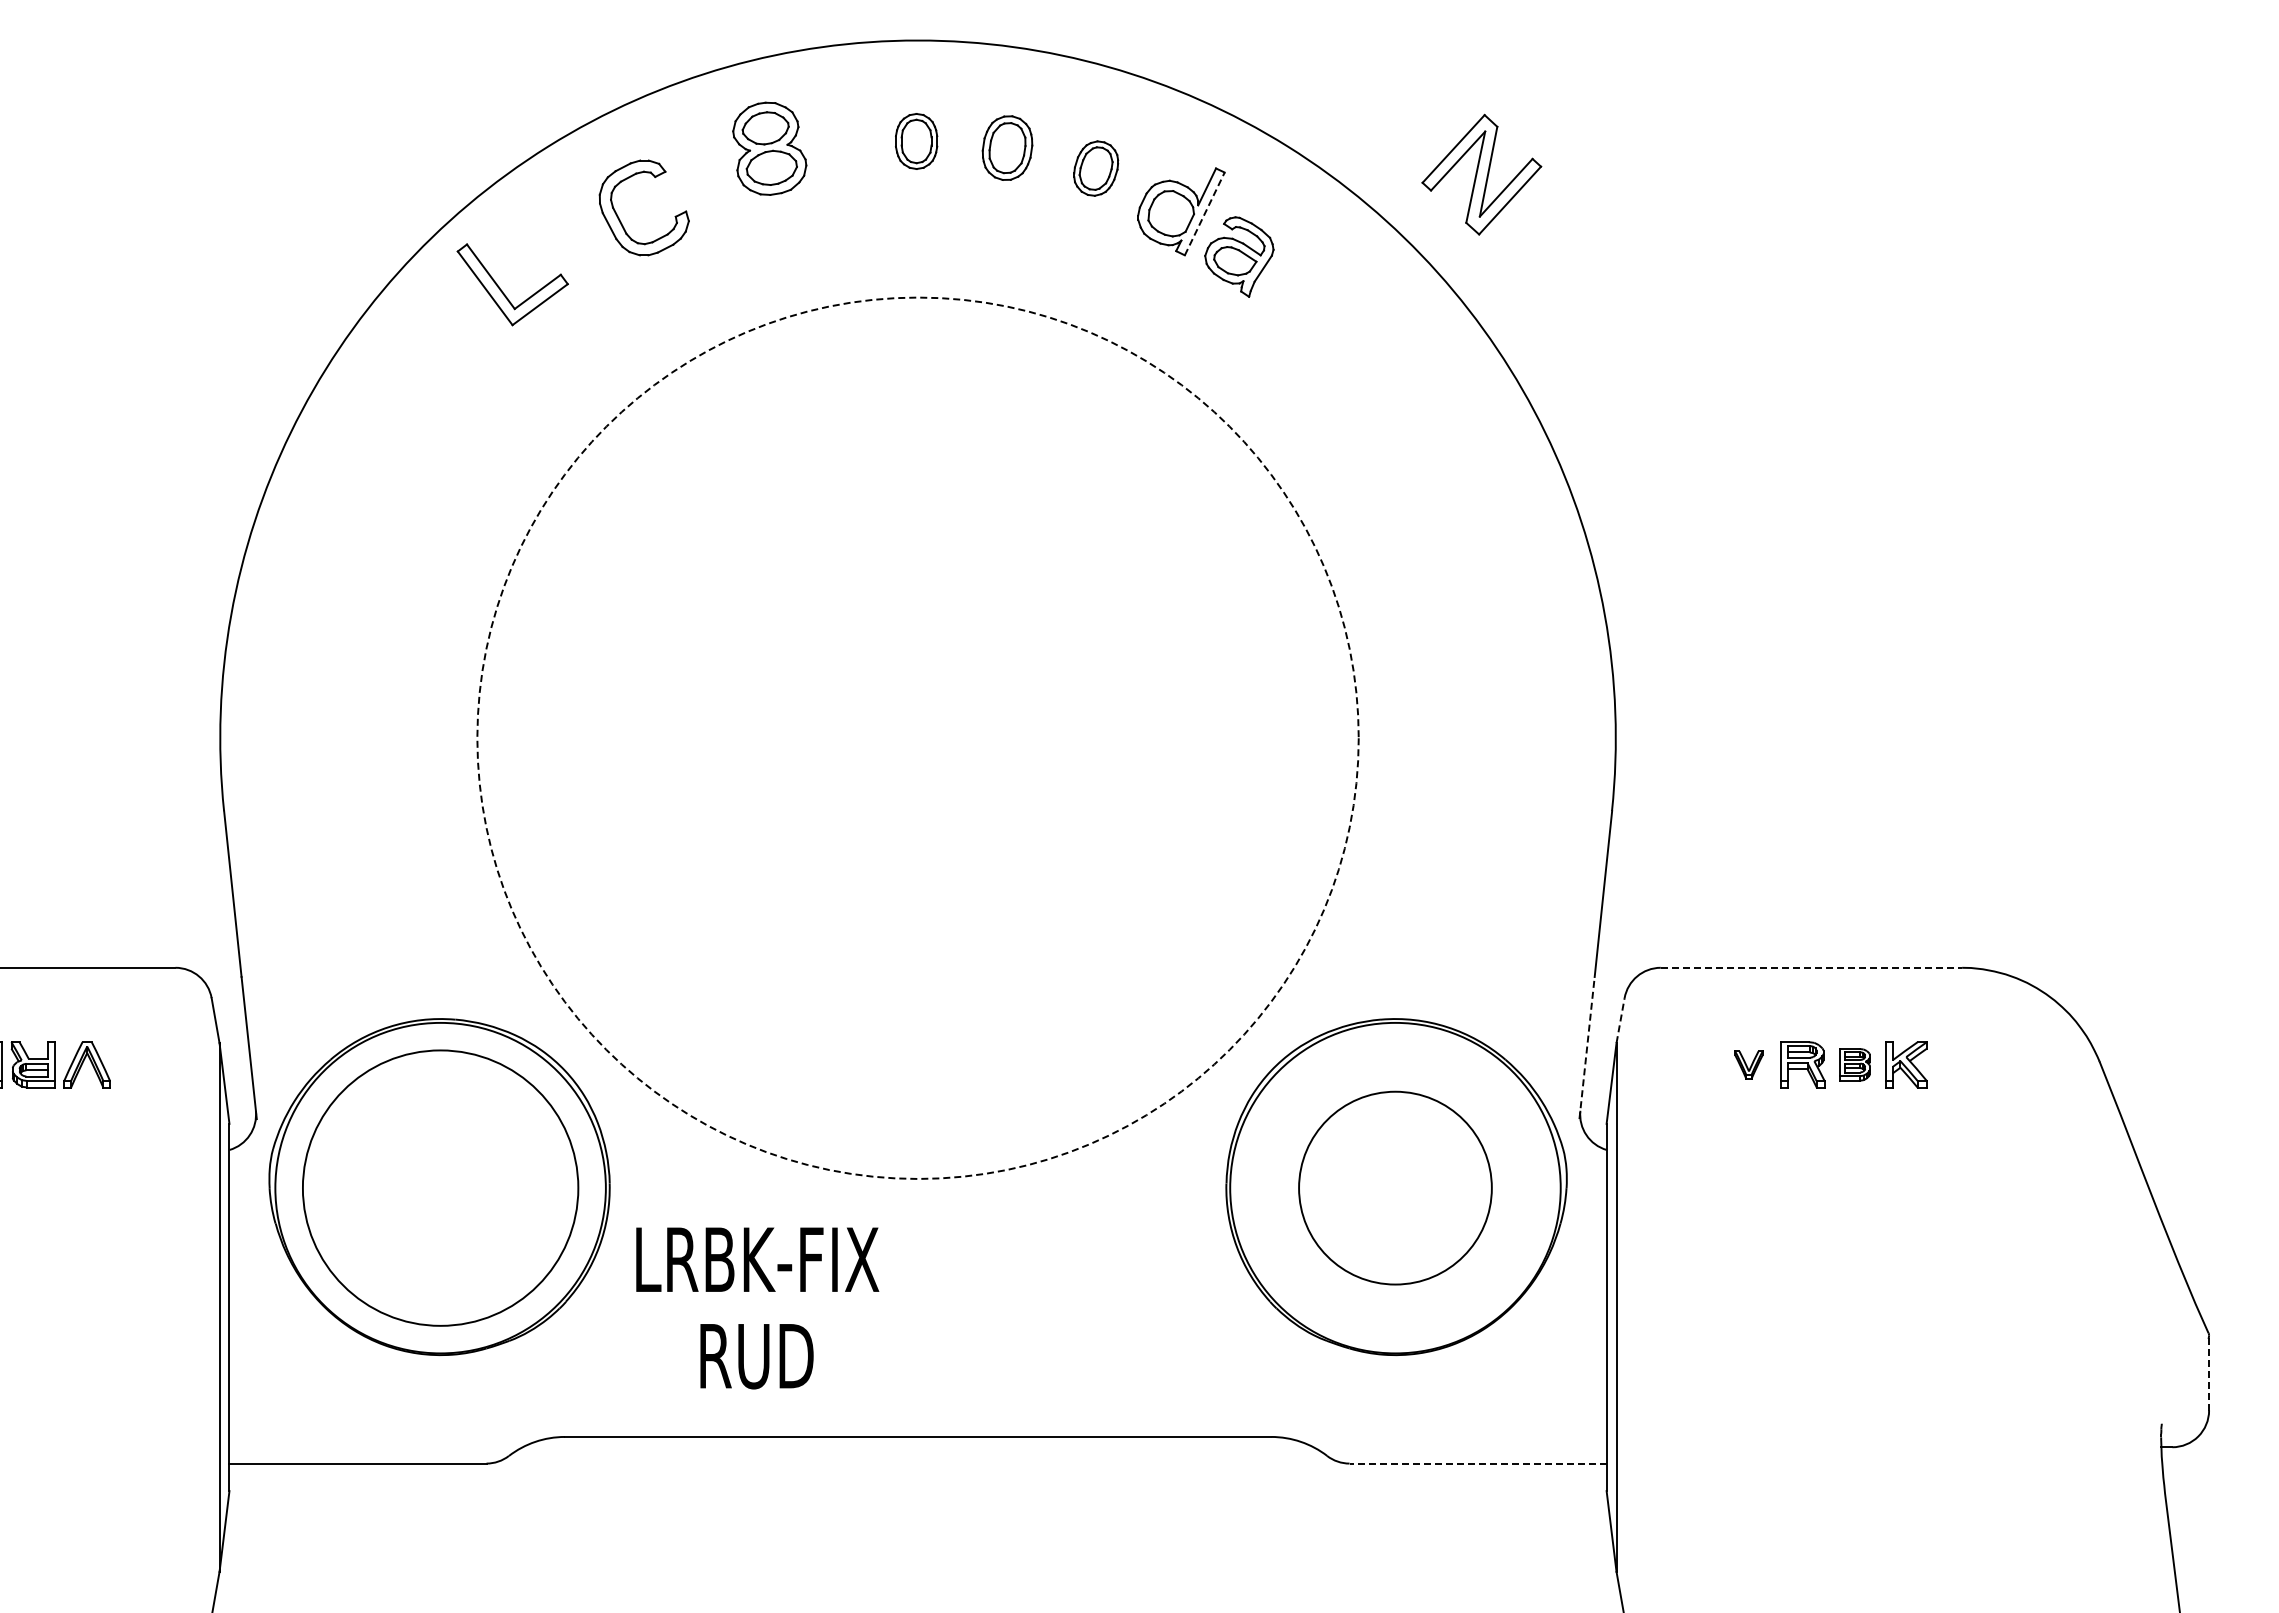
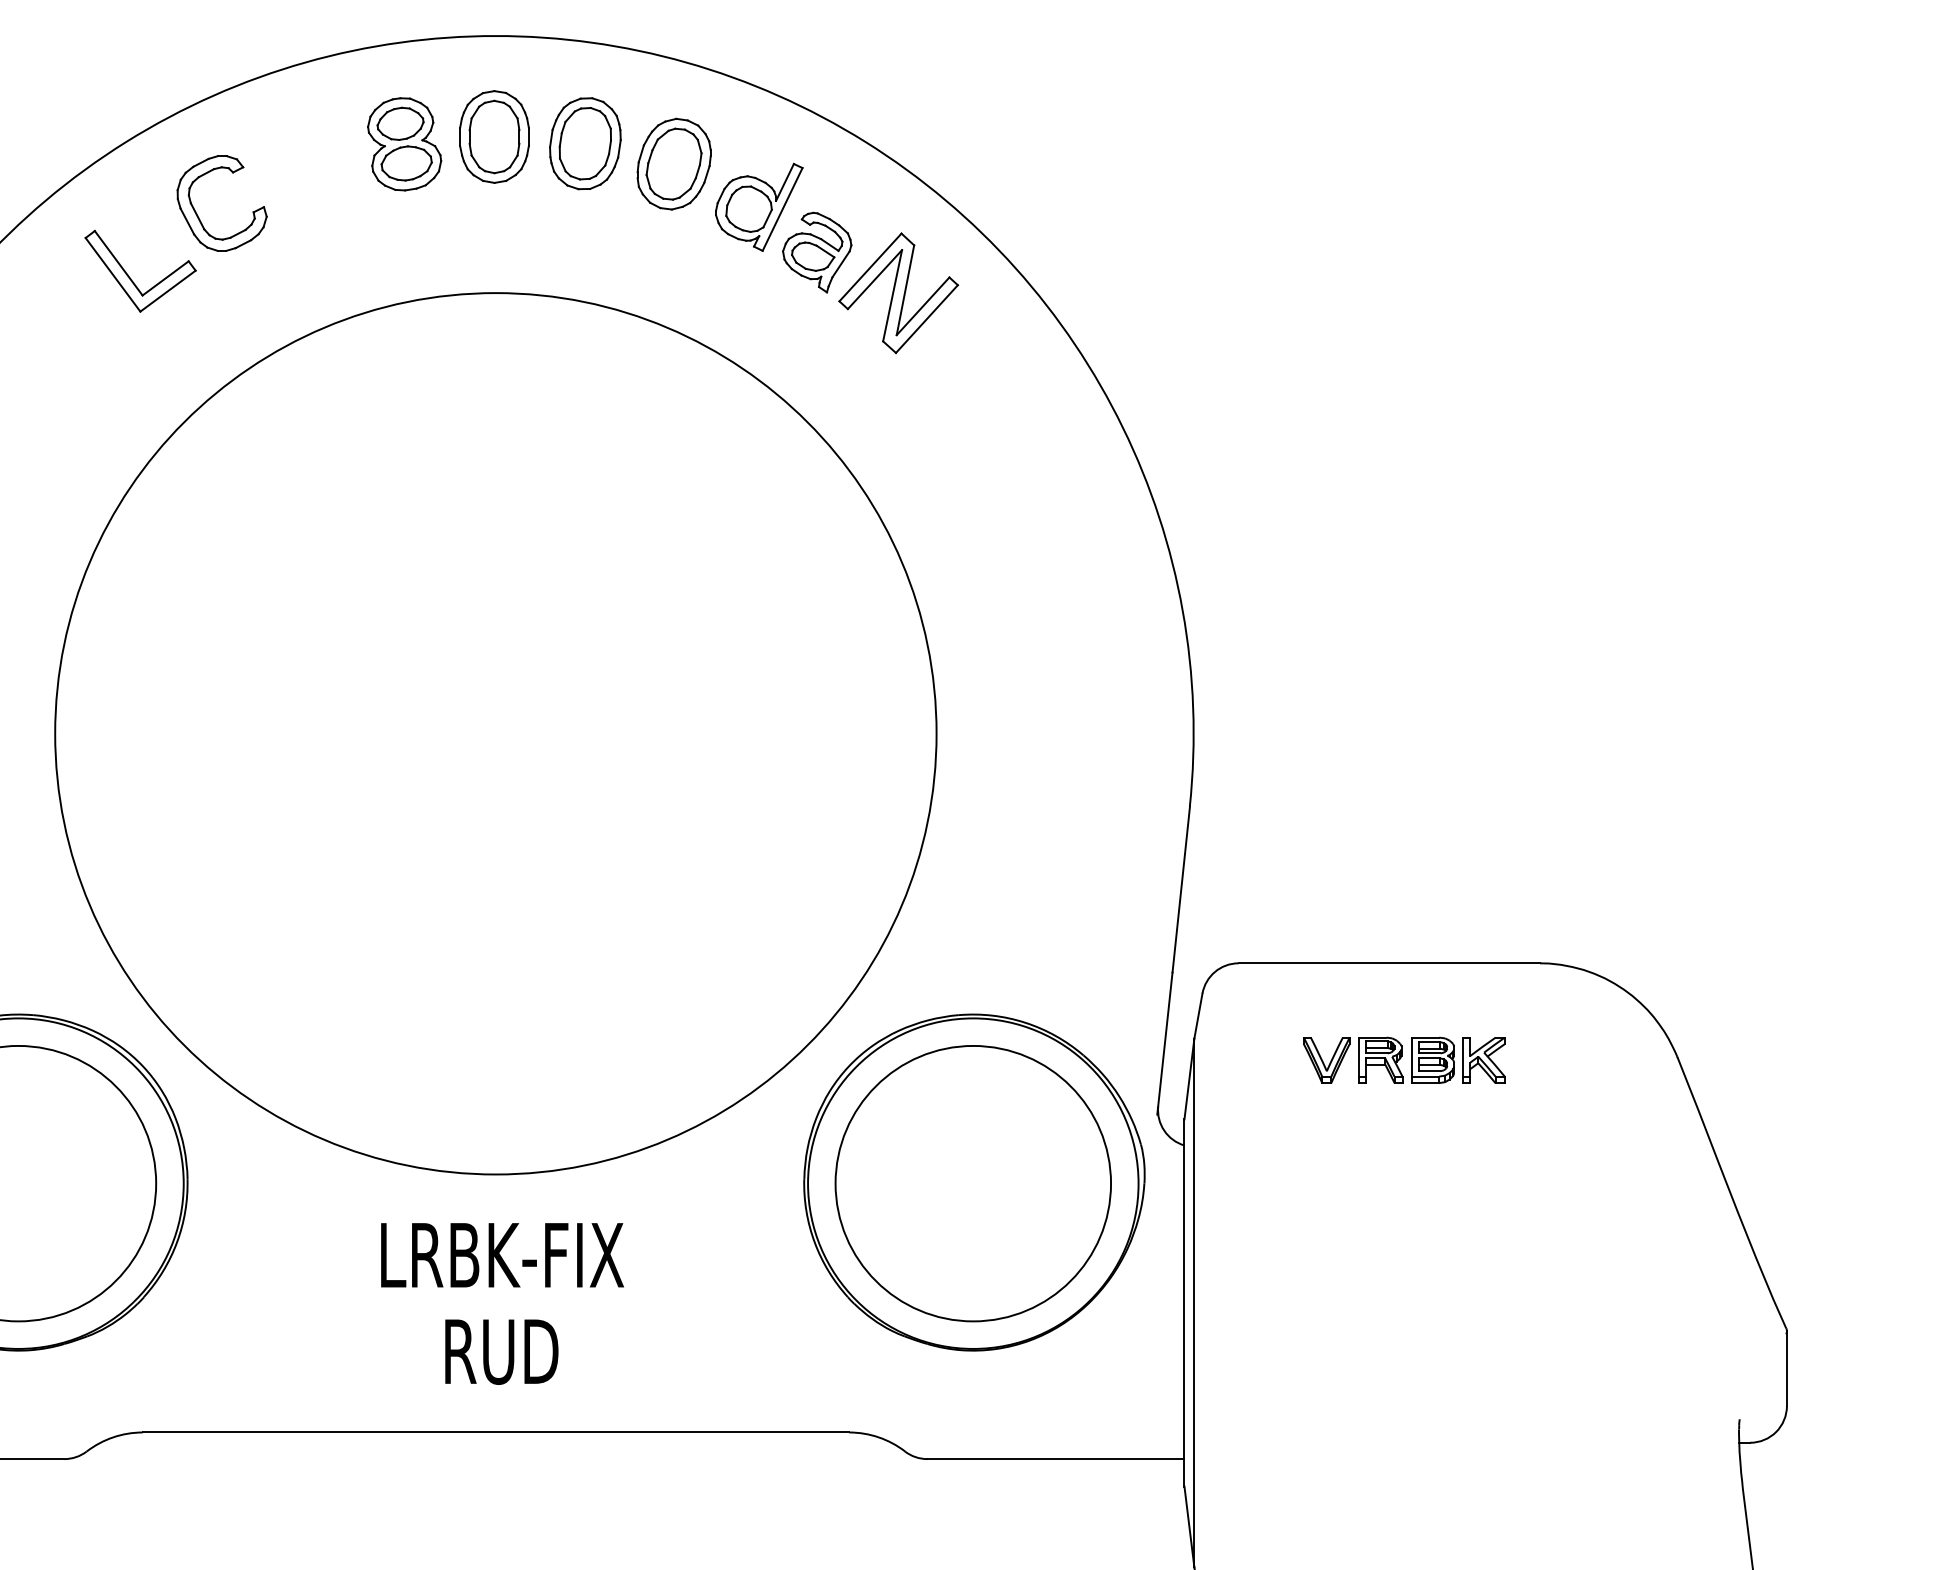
part: (916, 141) -> (494, 137), size x1.67
part: (1007, 147) -> (585, 143), size x1.43
part: (769, 148) -> (404, 144), moved
part: (1095, 168) -> (673, 164), size x1.67
part: (1481, 174) -> (898, 293), moved
line: (1204, 213) -> (782, 209), dashed -> solid
part: (502, 290) -> (130, 277), moved
circle: (917, 737) -> (495, 733), dashed -> solid
line: (1811, 967) -> (1389, 963), dashed -> solid
line: (1620, 1020) -> (1198, 1016), dashed -> solid
line: (1587, 1047) -> (1165, 1043), dashed -> solid
part: (1748, 1064) -> (1326, 1060), size x1.67
part: (1855, 1064) -> (1433, 1060), size x1.43
circle: (1395, 1187) -> (973, 1183), size x1.43
text: (757, 1308) -> (502, 1304), moved
line: (2209, 1372) -> (1787, 1368), dashed -> solid
line: (1478, 1463) -> (1056, 1459), dashed -> solid

